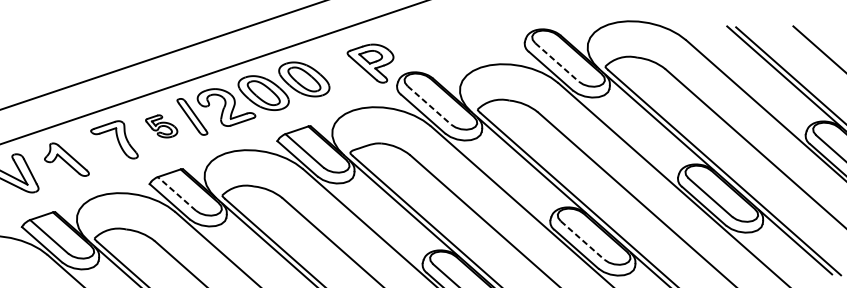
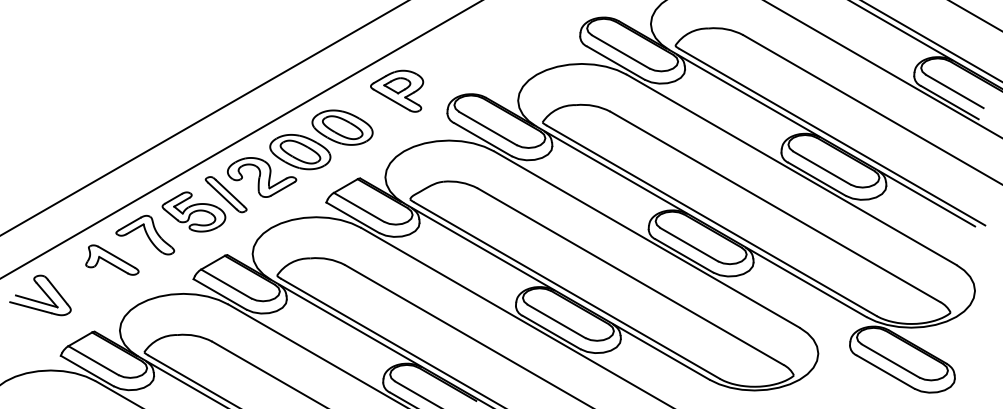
part: (369, 61) -> (397, 90), moved
line: (557, 63) -> (621, 52), dashed -> solid
line: (429, 105) -> (488, 128), dashed -> solid
part: (161, 125) -> (193, 211), size x1.67
part: (68, 159) -> (112, 259), moved
line: (177, 194) -> (226, 284), dashed -> solid
line: (582, 241) -> (689, 245), dashed -> solid

